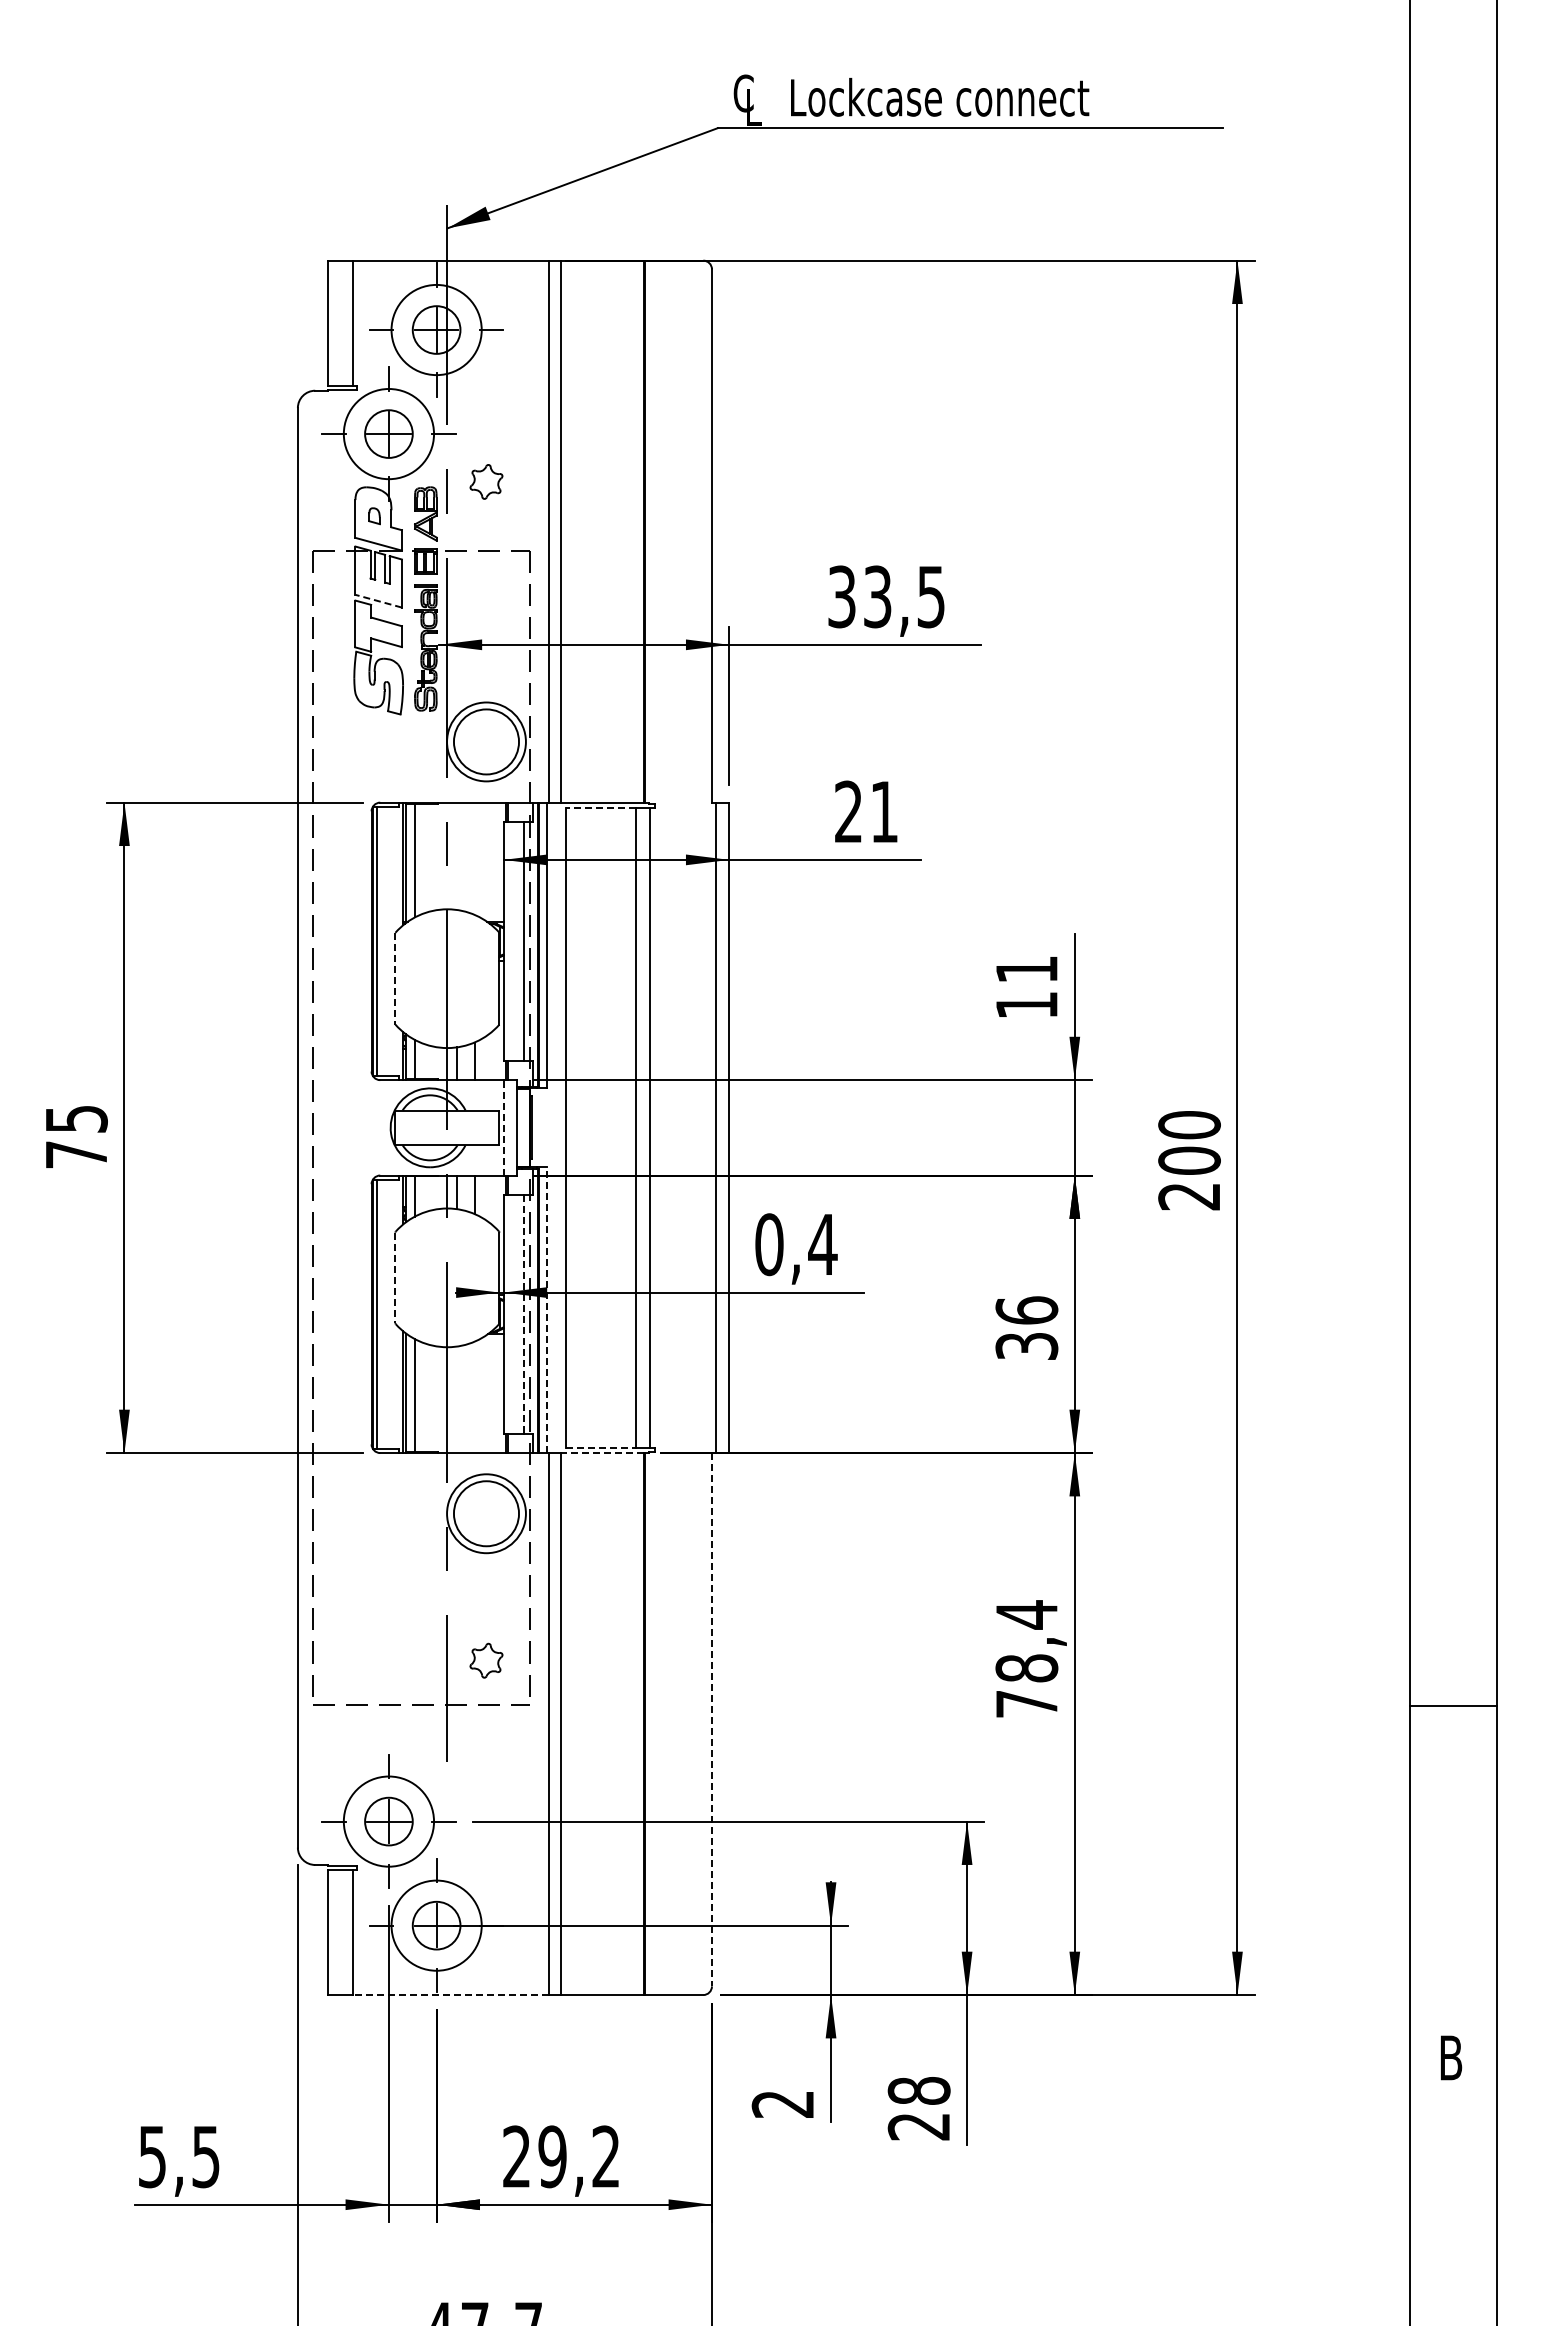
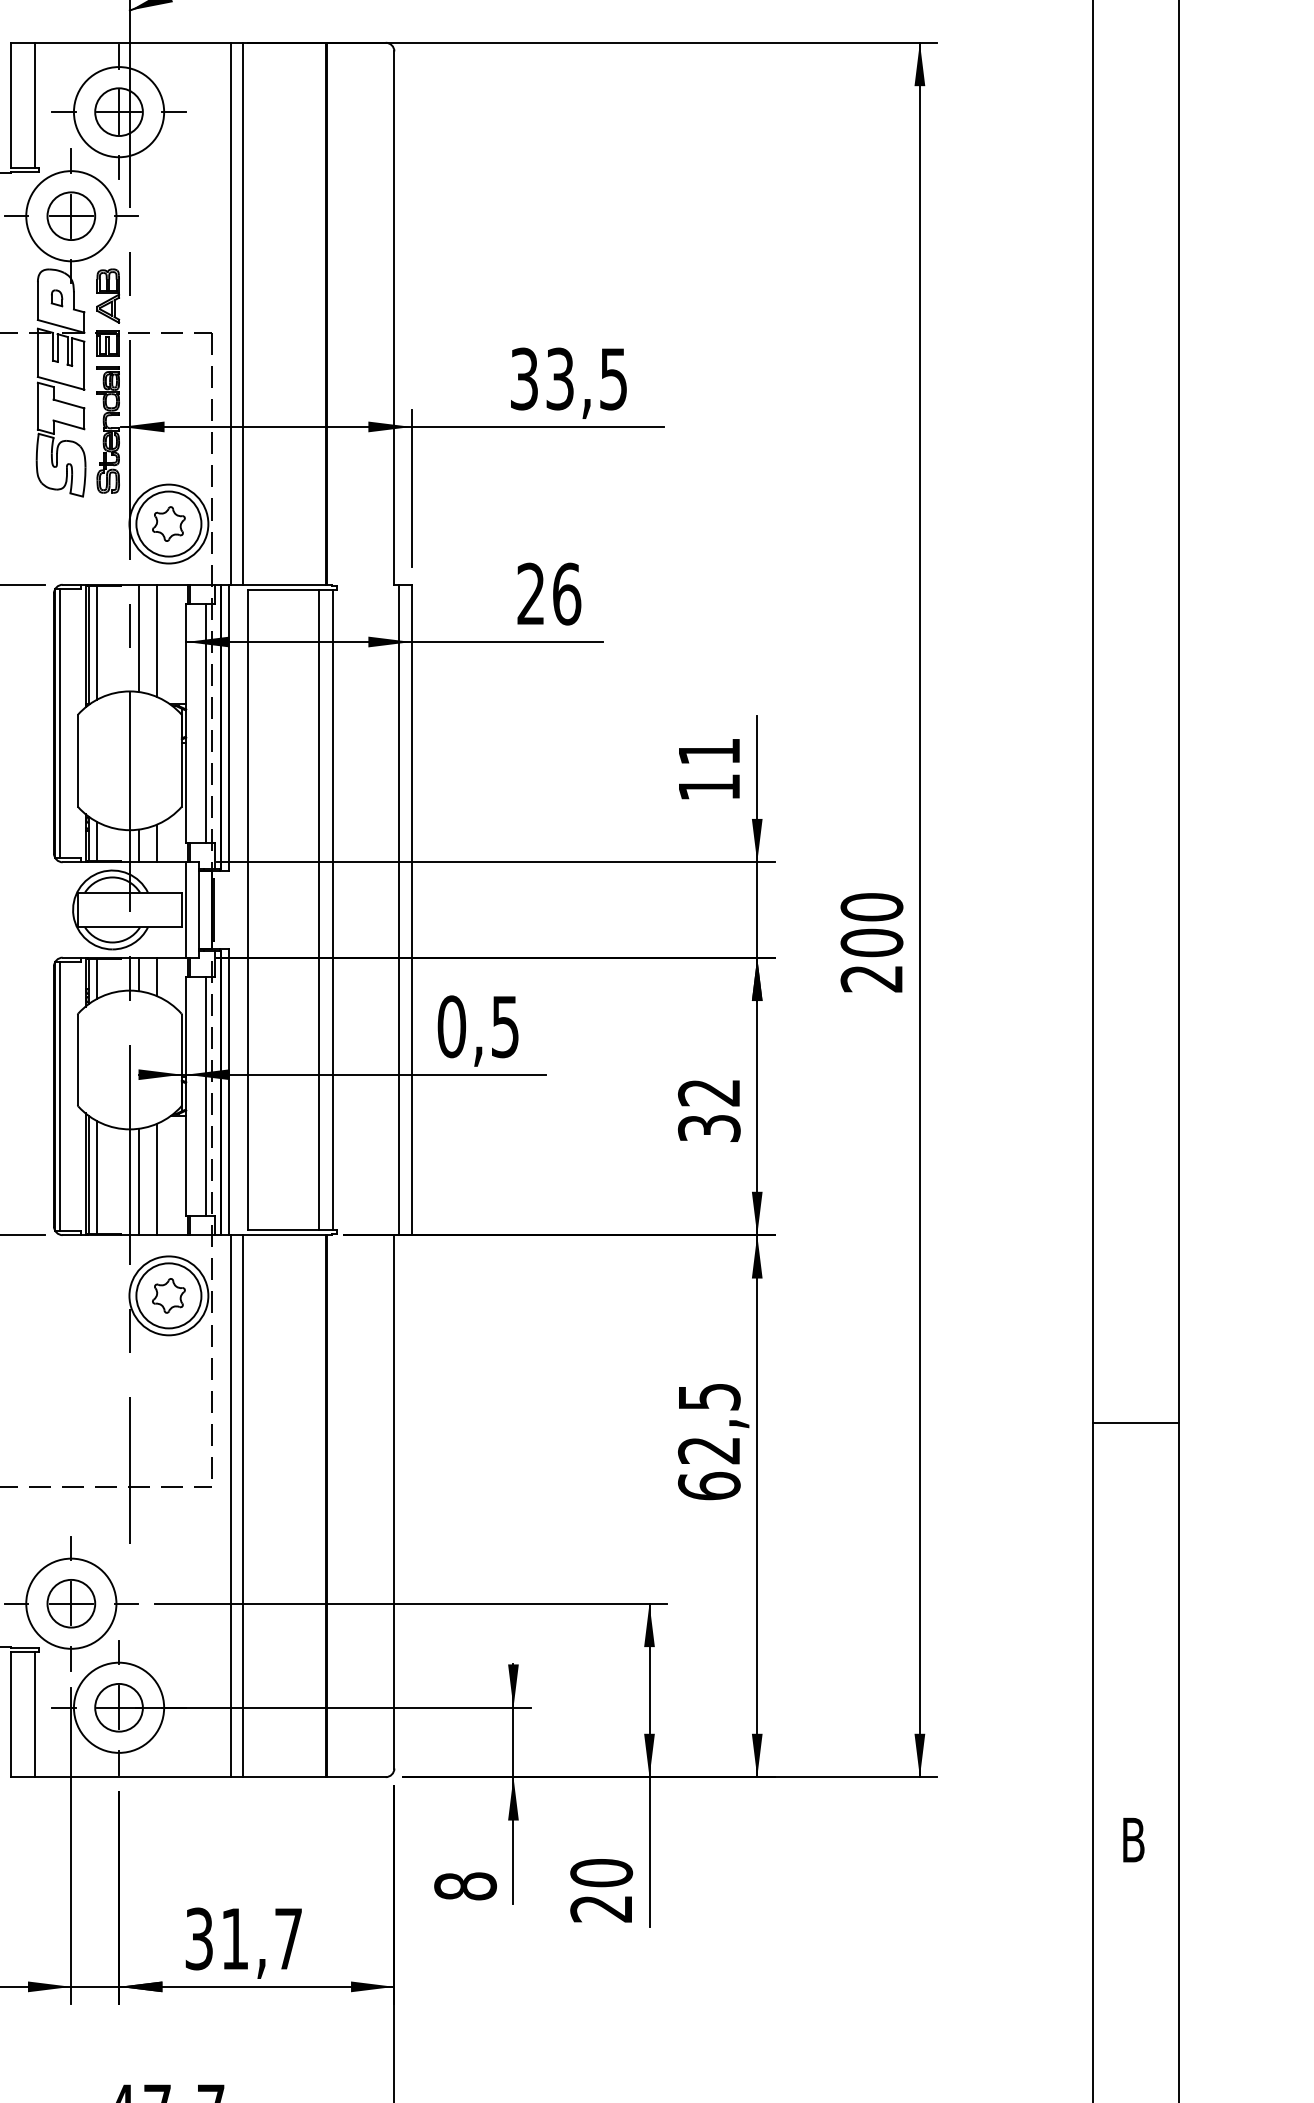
part: (486, 481) -> (168, 523), moved
line: (378, 601) -> (60, 383), dashed -> solid
line: (600, 807) -> (282, 589), dashed -> solid
text: (884, 811) -> (566, 593), 21 -> 26
line: (456, 855) -> (138, 637), added
line: (474, 858) -> (156, 640), added
line: (395, 978) -> (77, 760), dashed -> solid
line: (503, 1127) -> (185, 909), dashed -> solid
text: (822, 1245) -> (504, 1027), 0,4 -> 0,5
line: (395, 1278) -> (77, 1060), dashed -> solid
line: (546, 1310) -> (228, 1092), dashed -> solid
text: (1026, 1310) -> (708, 1092), 36 -> 32
line: (523, 1314) -> (205, 1096), dashed -> solid
line: (474, 1397) -> (156, 1179), added
line: (456, 1399) -> (138, 1181), added
line: (601, 1447) -> (283, 1229), dashed -> solid
line: (601, 1453) -> (283, 1235), dashed -> solid
text: (1026, 1658) -> (708, 1440), 78,4 -> 62,5
part: (486, 1660) -> (168, 1295), moved
line: (1453, 1706) -> (1135, 1423), moved
line: (711, 1719) -> (393, 1501), dashed -> solid
line: (450, 1995) -> (132, 1777), dashed -> solid
text: (919, 2090) -> (601, 1872), 28 -> 20
text: (782, 2104) -> (464, 1886), 2 -> 8
text: (561, 2156) -> (243, 1938), 29,2 -> 31,7

